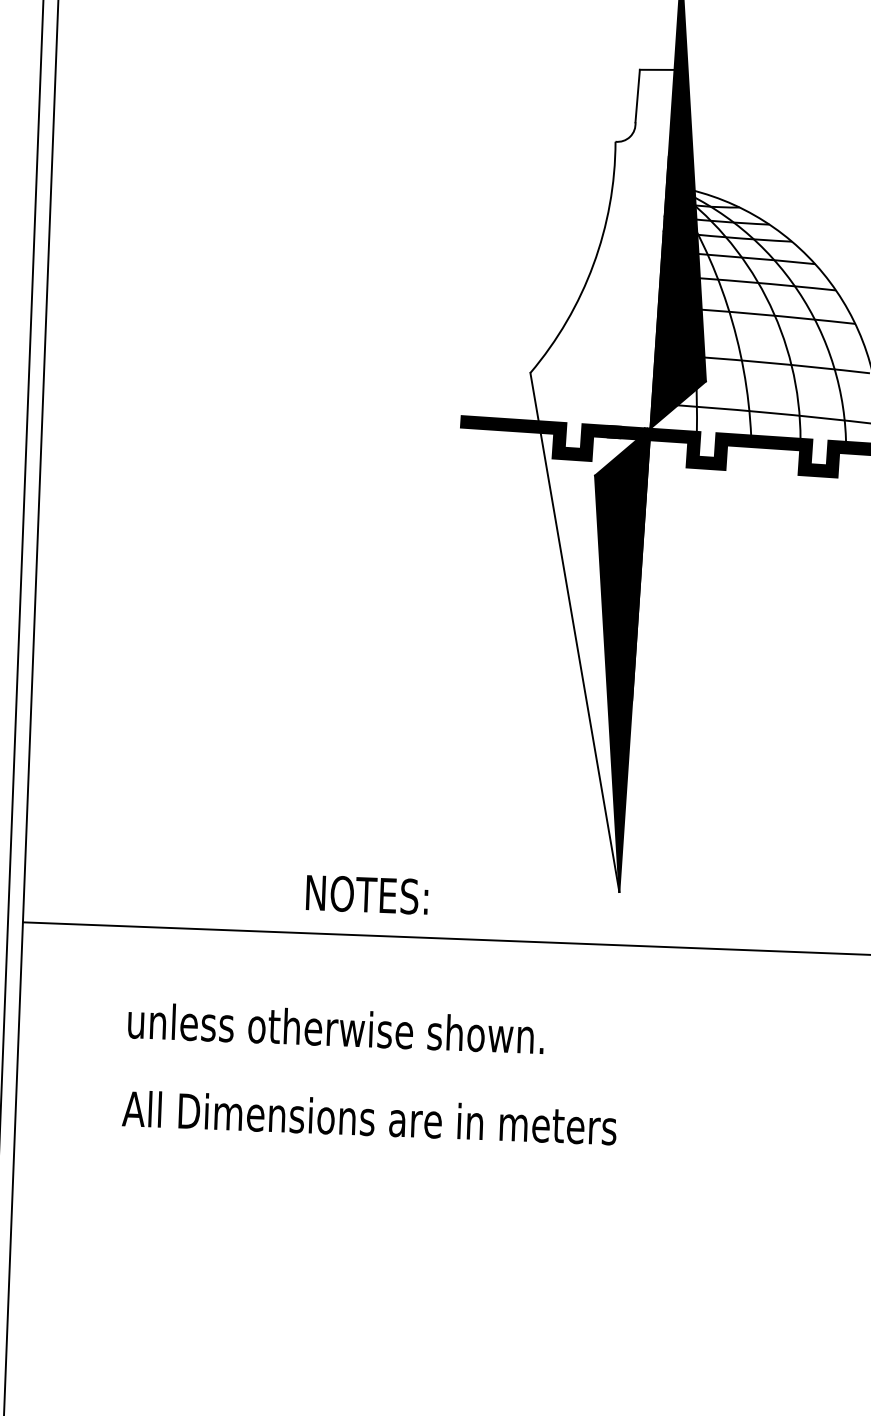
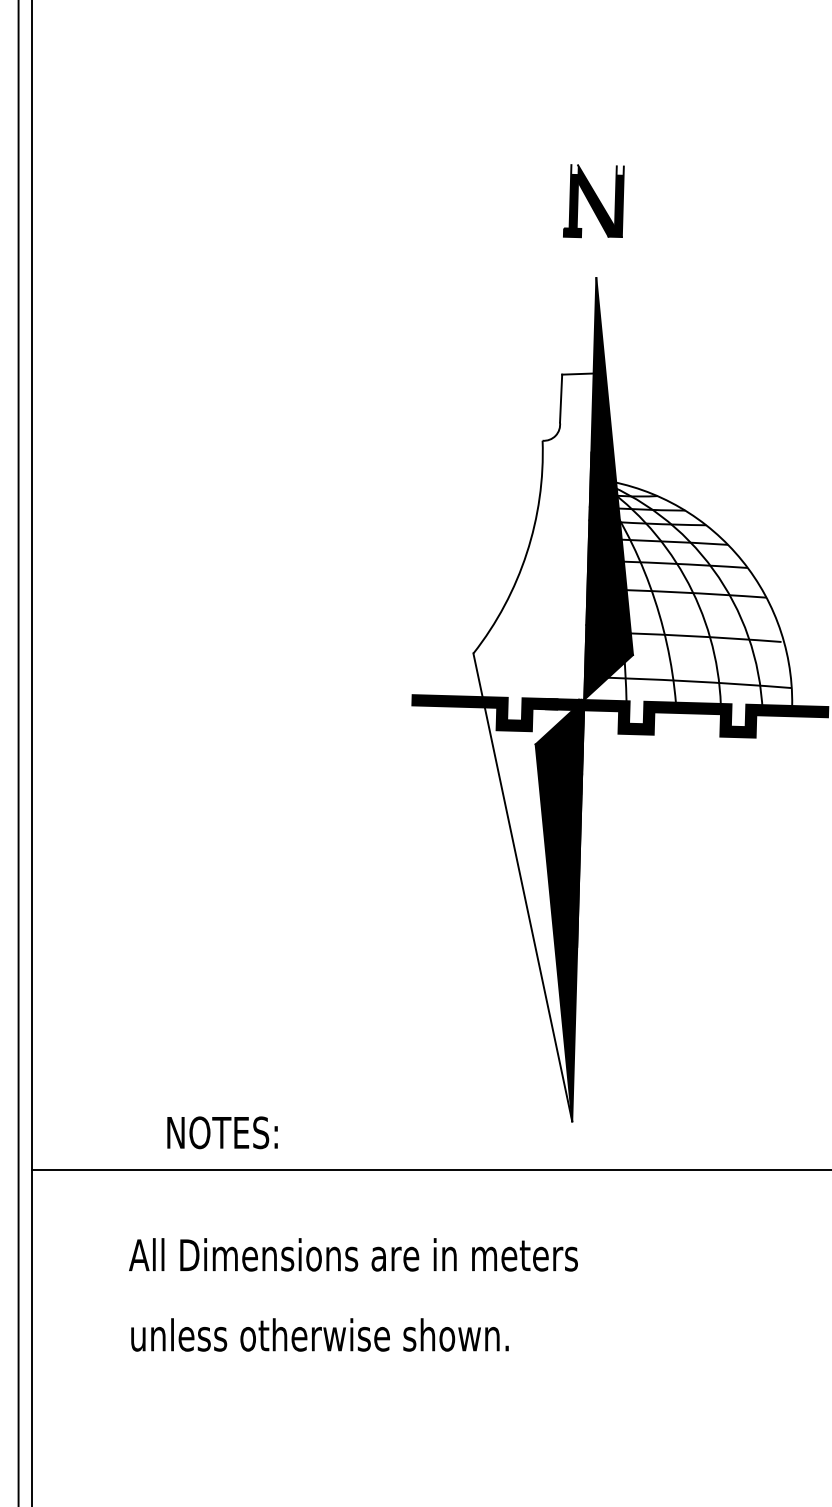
text: (367, 894) -> (222, 1132), moved
text: (373, 1029) -> (353, 1254), unless otherwise shown. -> All Dimensions are in meters
text: (369, 1117) -> (353, 1334), All Dimensions are in meters -> unless otherwise shown.

